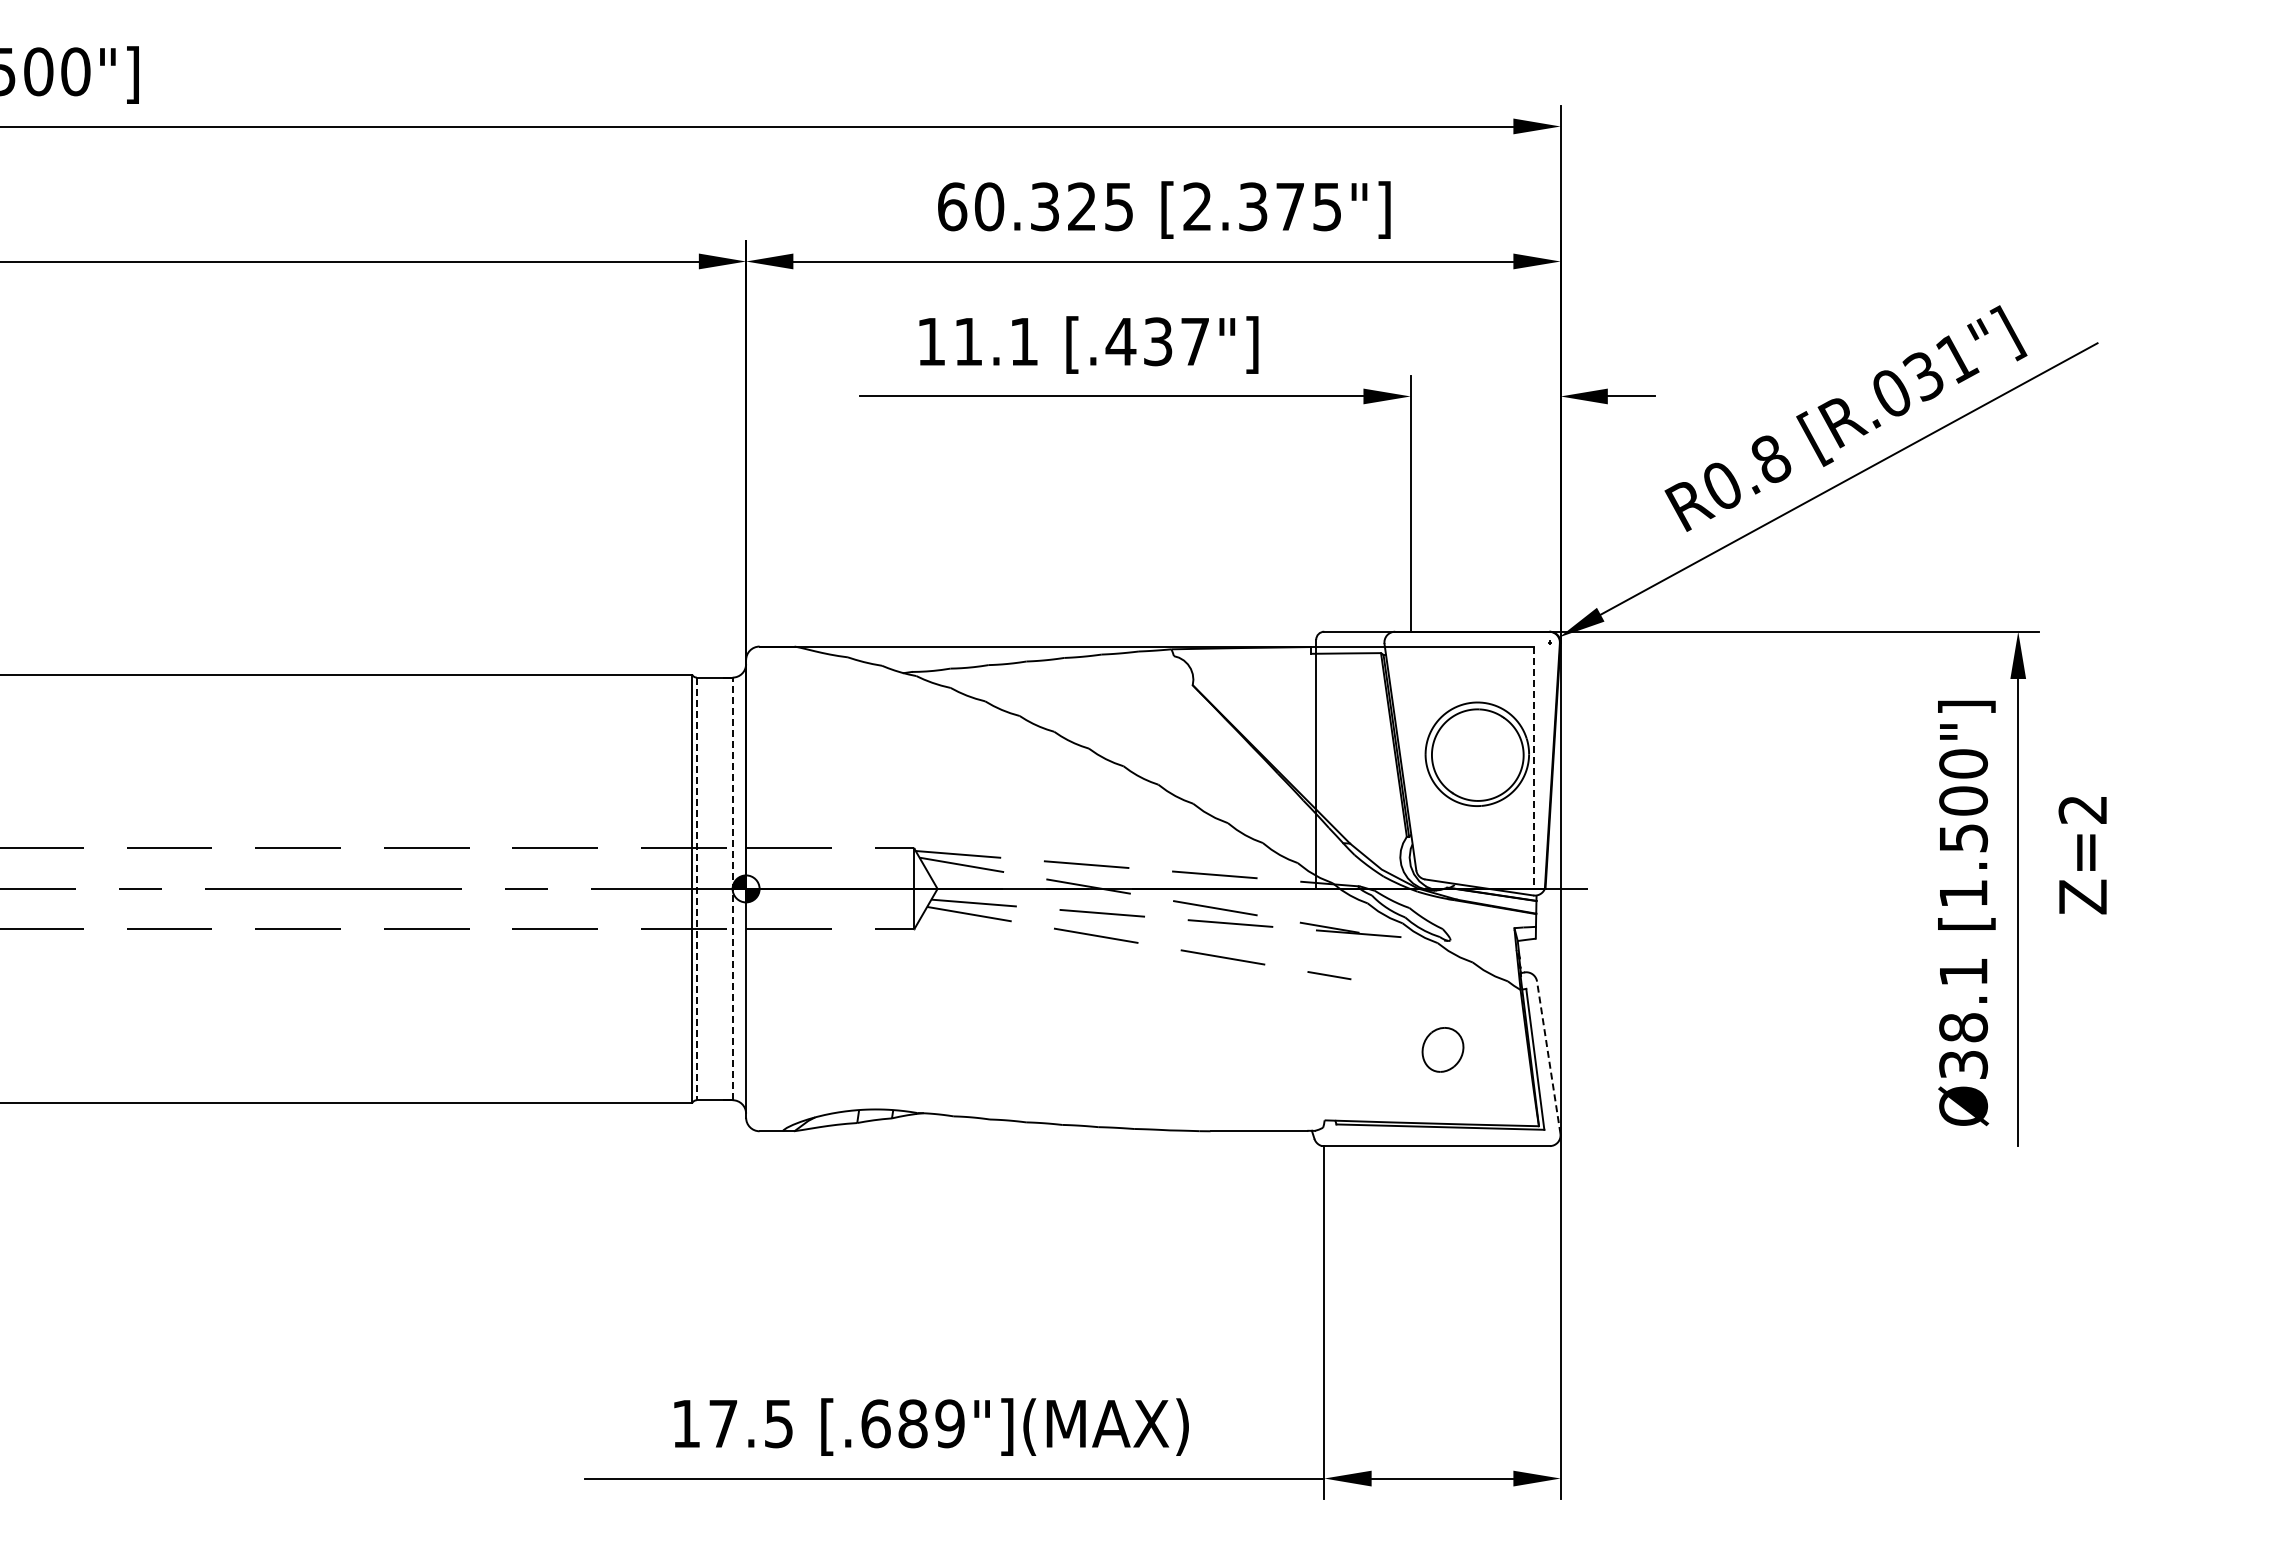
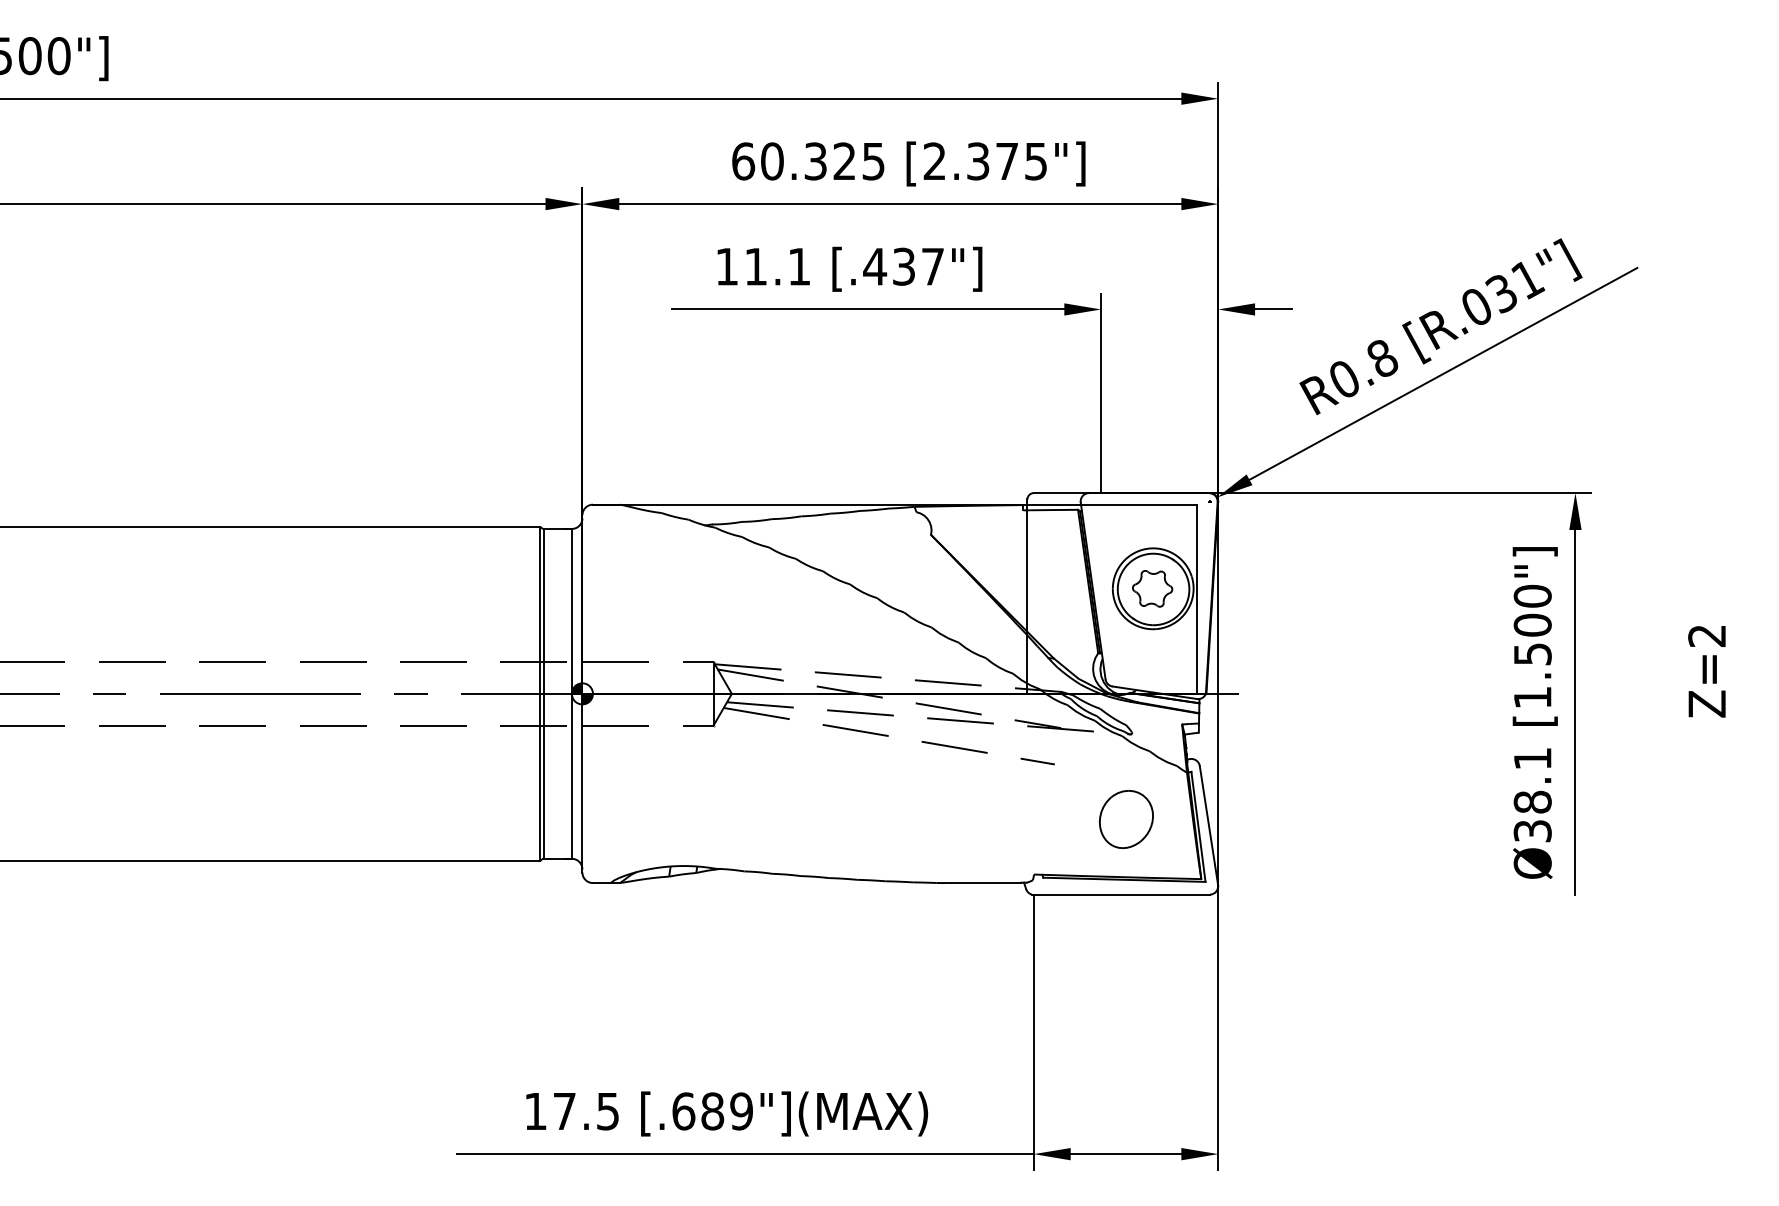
part: (1476, 754) -> (1152, 588), added
line: (1533, 768) -> (1197, 599), dashed -> solid
text: (2082, 855) -> (1706, 671), moved
line: (732, 888) -> (571, 693), dashed -> solid
line: (696, 889) -> (543, 694), dashed -> solid
part: (1442, 1049) -> (1126, 819), size x1.67
line: (1548, 1057) -> (1208, 825), dashed -> solid

